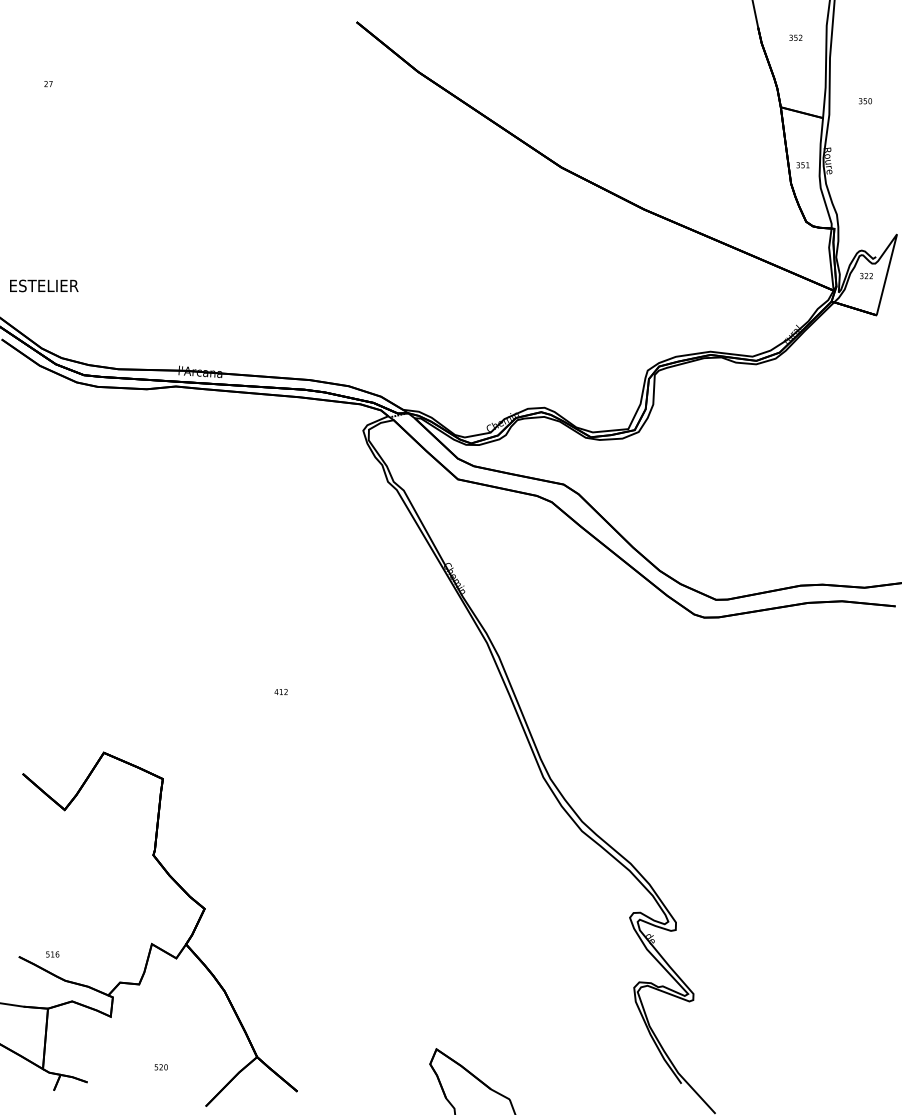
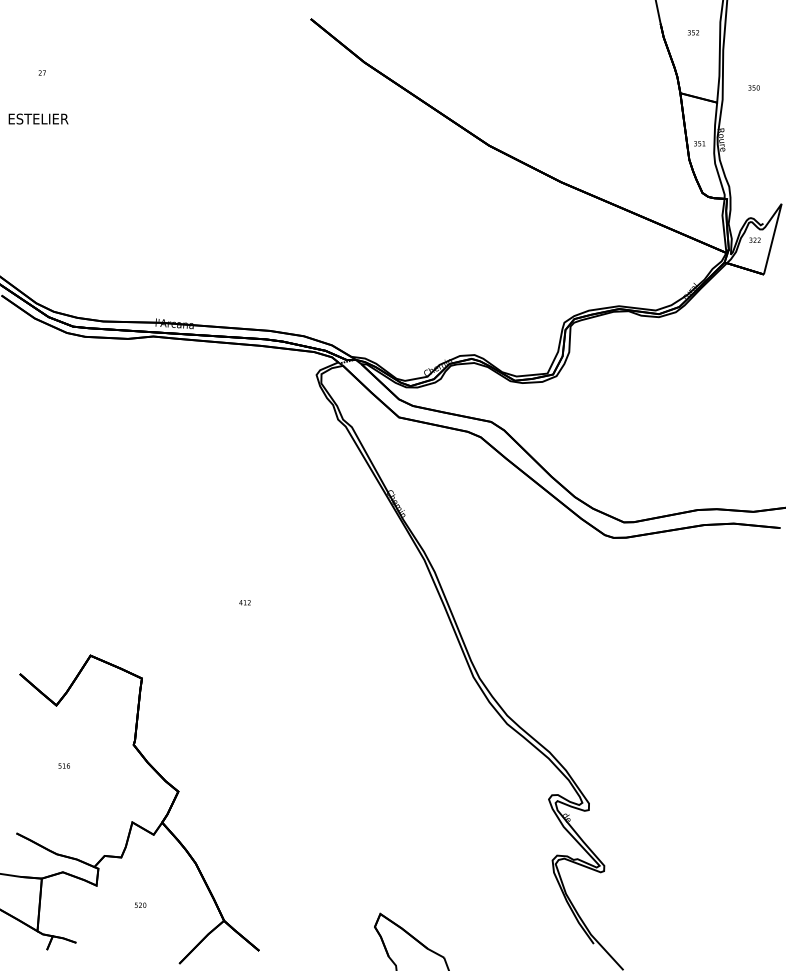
text: (44, 285) -> (38, 118), moved
text: (52, 954) -> (64, 766), moved
text: (160, 1067) -> (139, 905), moved

